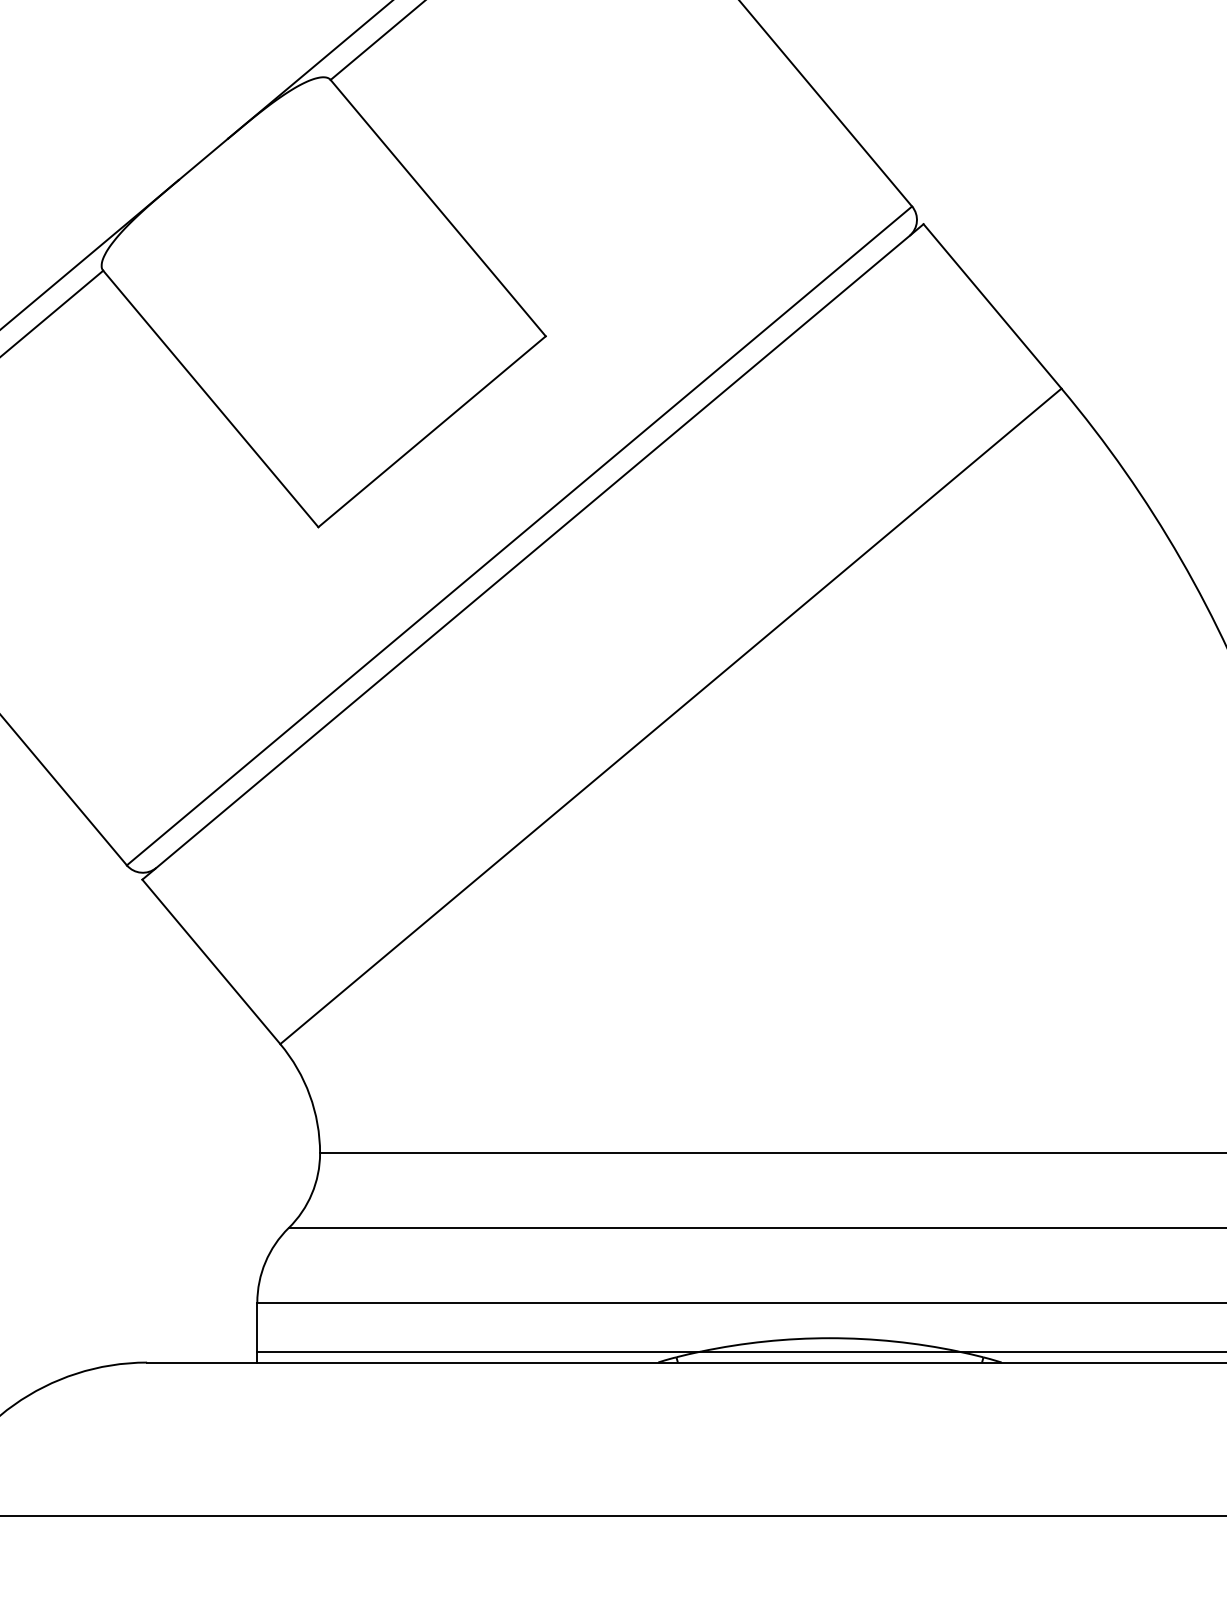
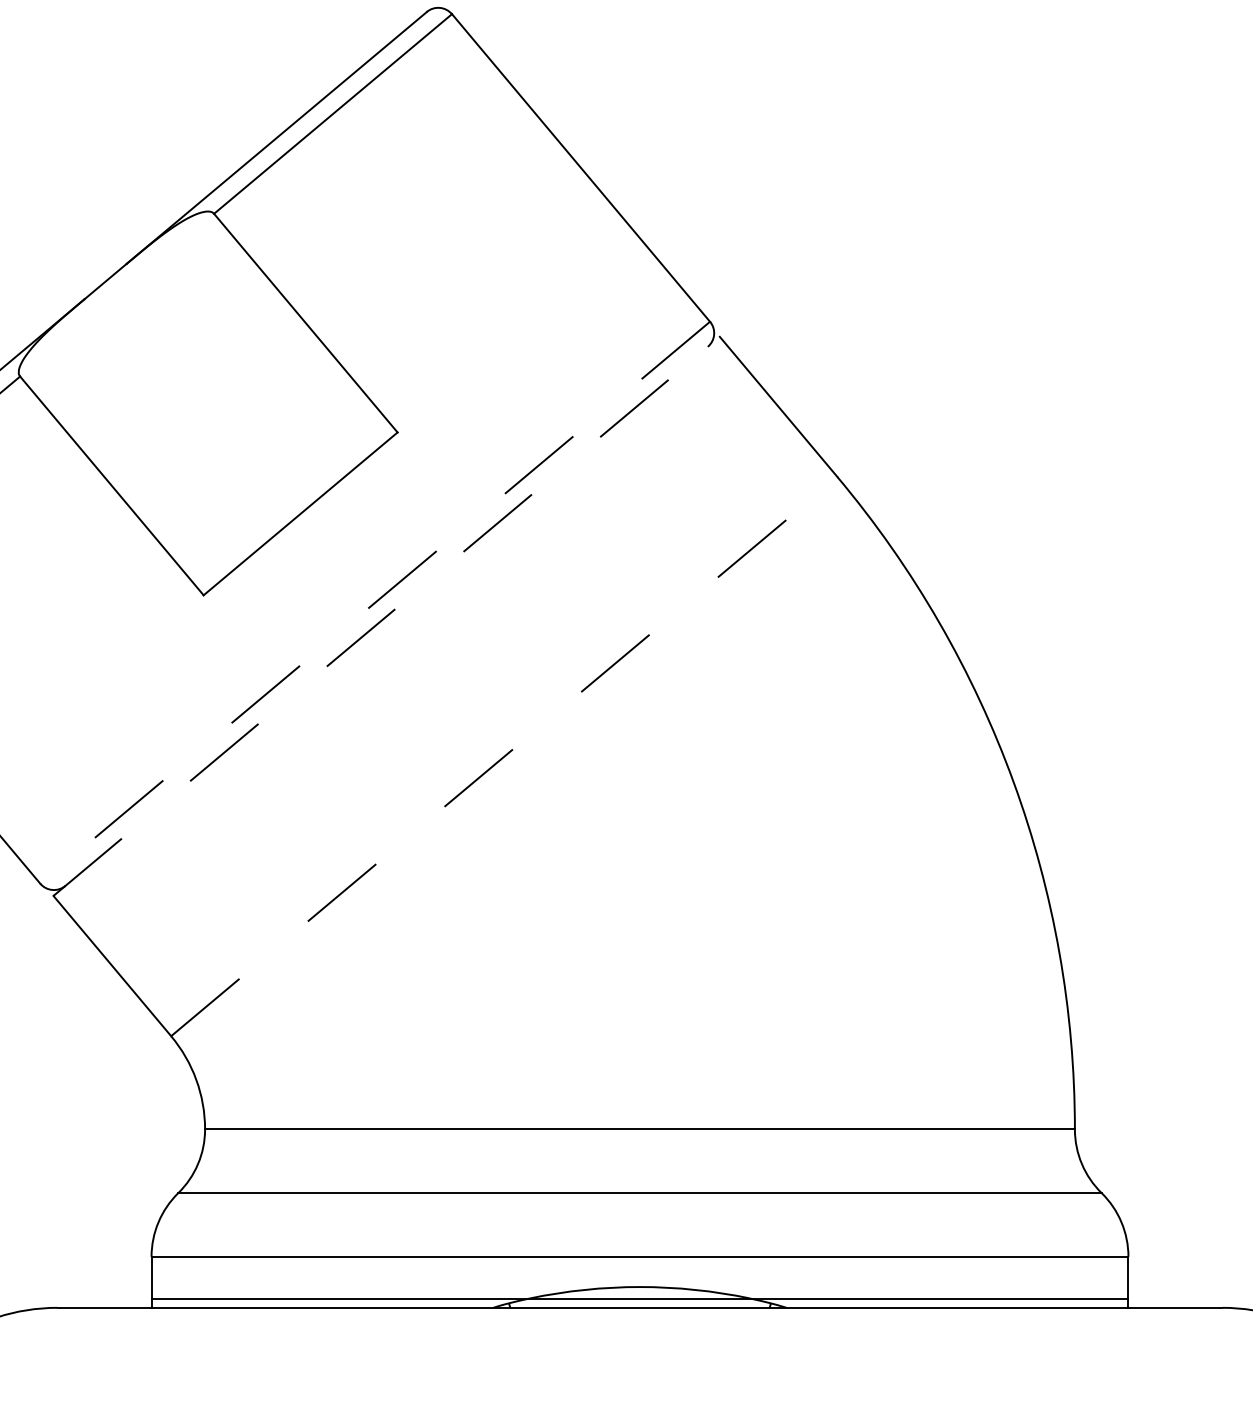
line: (518, 536) -> (374, 603), solid -> dashed
line: (532, 552) -> (386, 616), solid -> dashed
line: (671, 716) -> (504, 756), solid -> dashed

